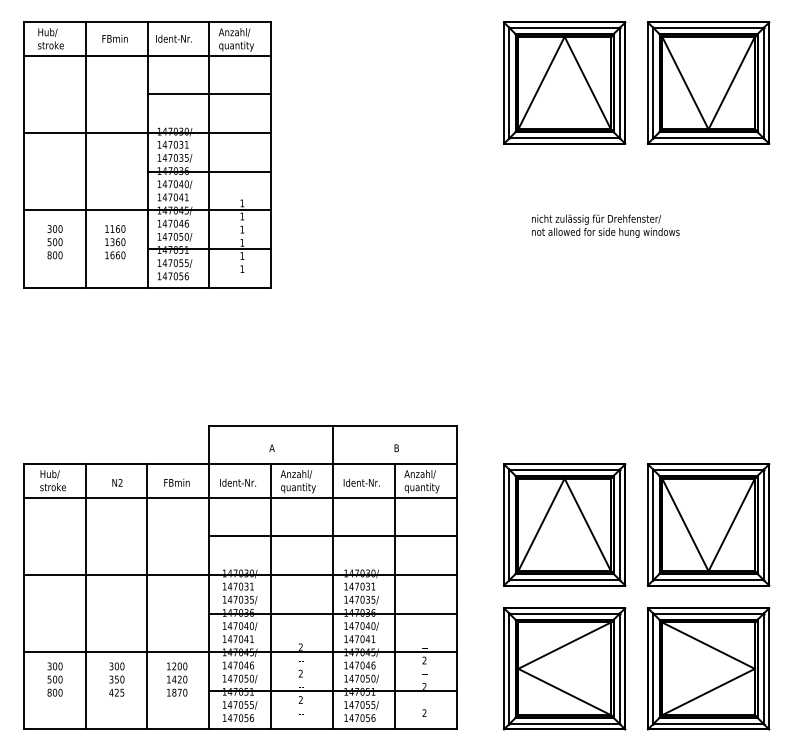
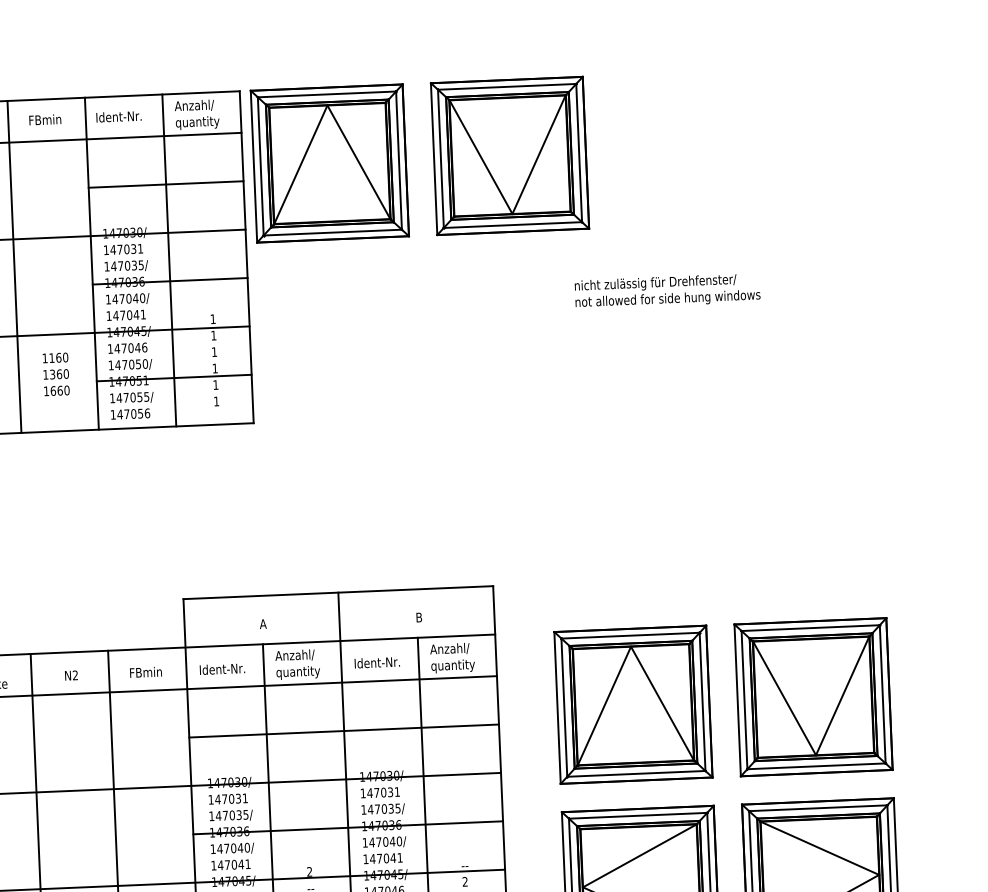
part: (625, 82) -> (406, 159), moved
text: (605, 225) -> (667, 290), moved

